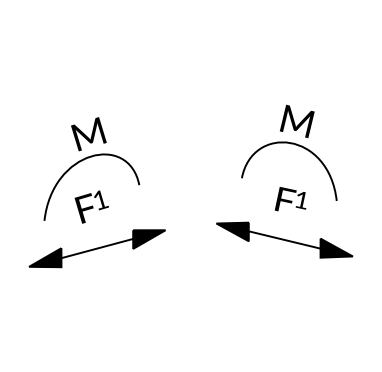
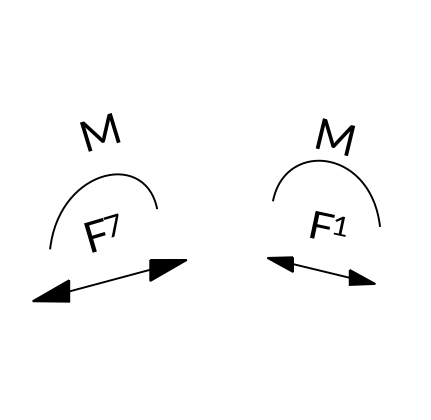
text: (88, 134) -> (99, 132), moved
text: (100, 199) -> (113, 225), 1 -> 7
part: (284, 239) -> (321, 270), size x0.7

